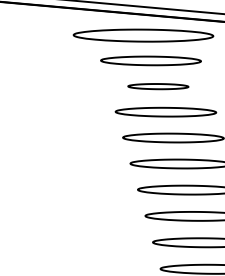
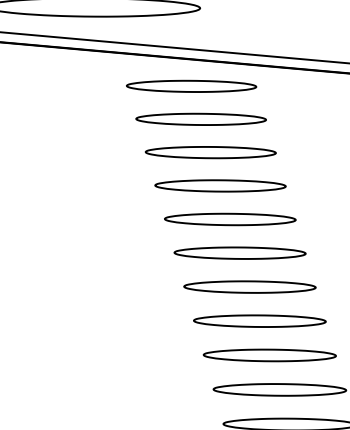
part: (143, 34) -> (191, 85), size x0.71
part: (158, 86) -> (210, 152), size x1.67

